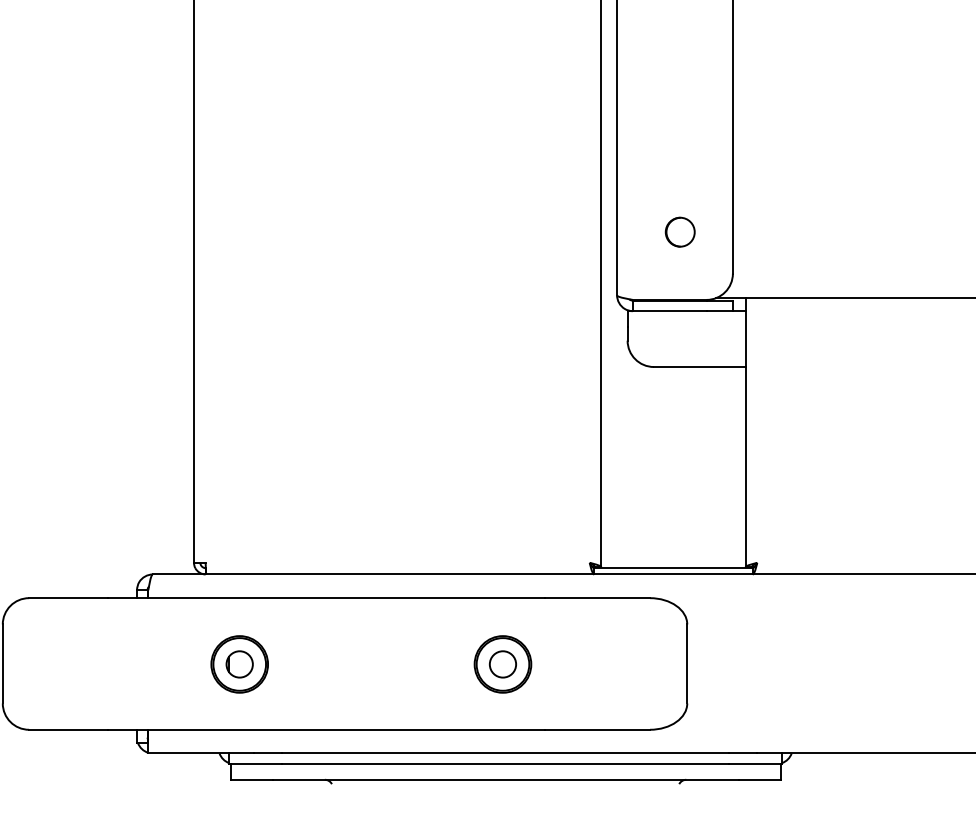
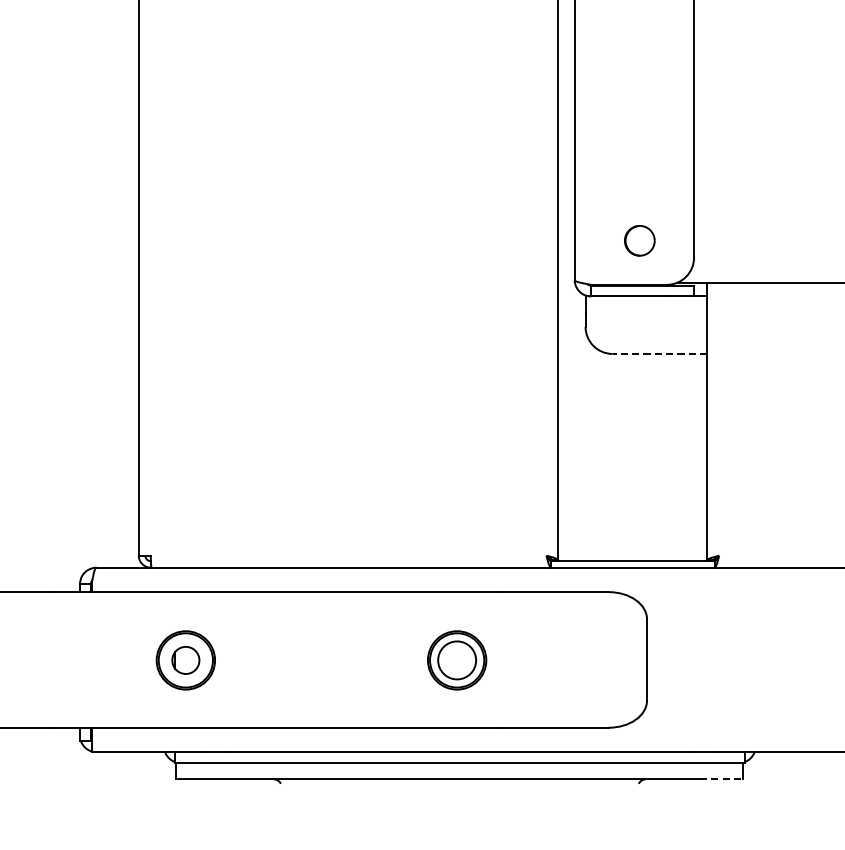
part: (679, 231) -> (639, 240), moved
line: (699, 367) -> (659, 354), solid -> dashed
circle: (502, 664) -> (456, 660), size x1.4
line: (760, 779) -> (722, 778), solid -> dashed

